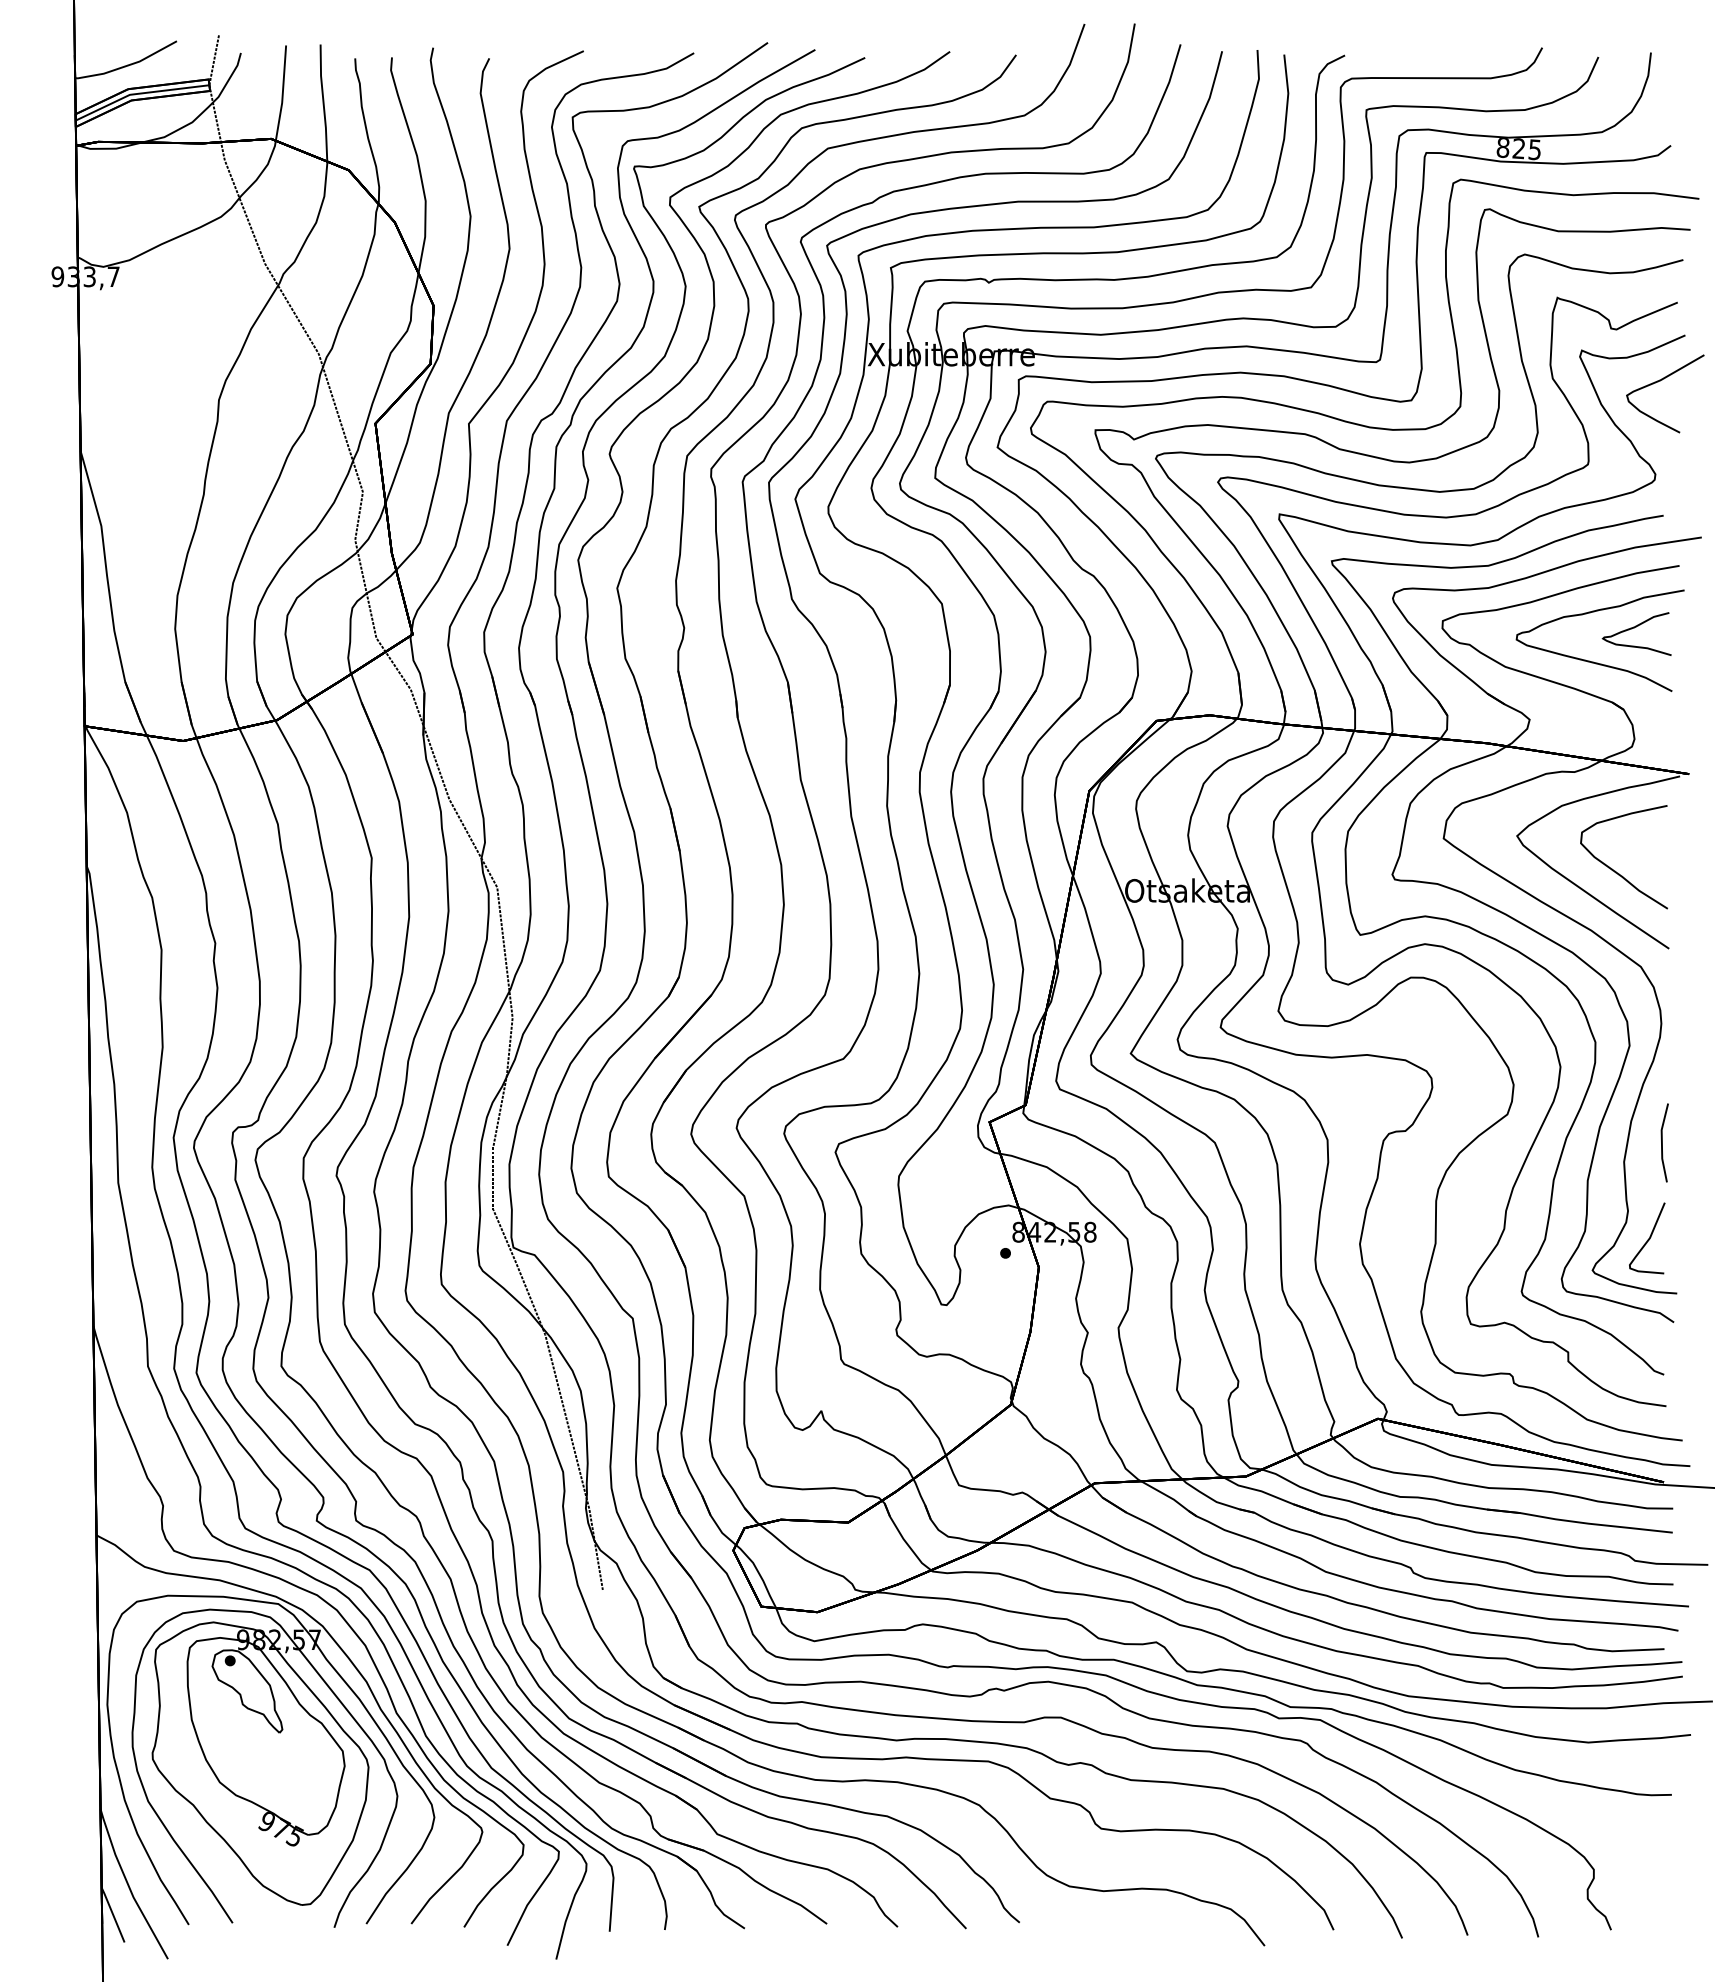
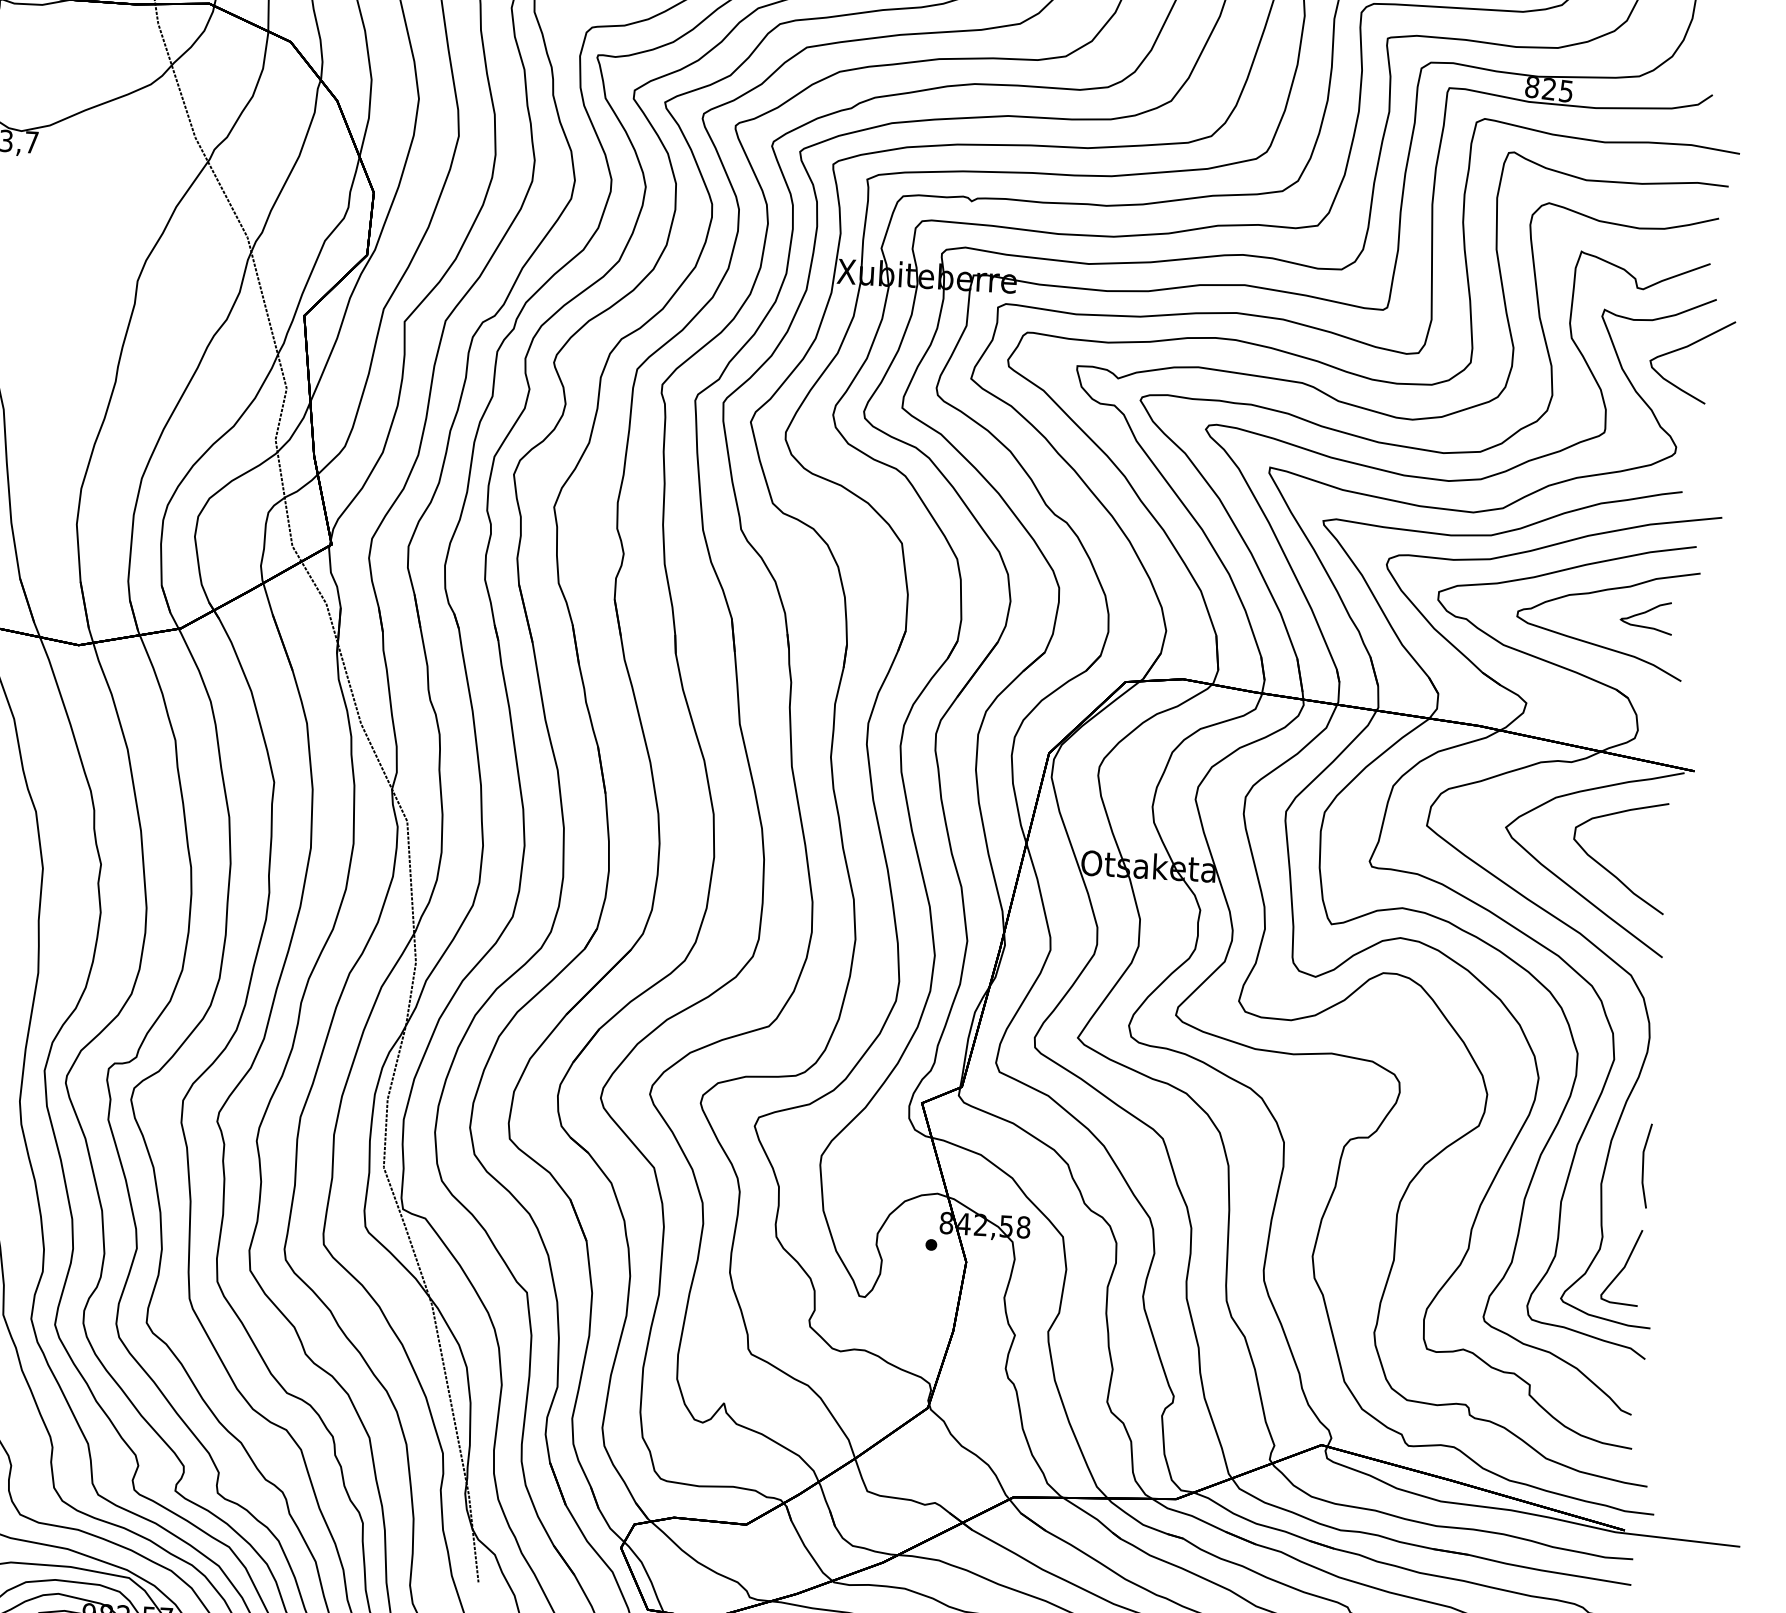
part: (1636, 633) -> (1646, 617), size x0.7

